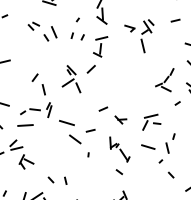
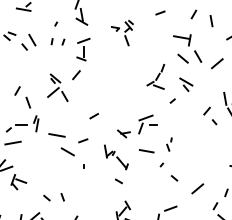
part: (138, 34) -> (122, 32), size x0.7
part: (120, 119) -> (123, 133), moved
part: (170, 143) -> (169, 144), size x0.6

